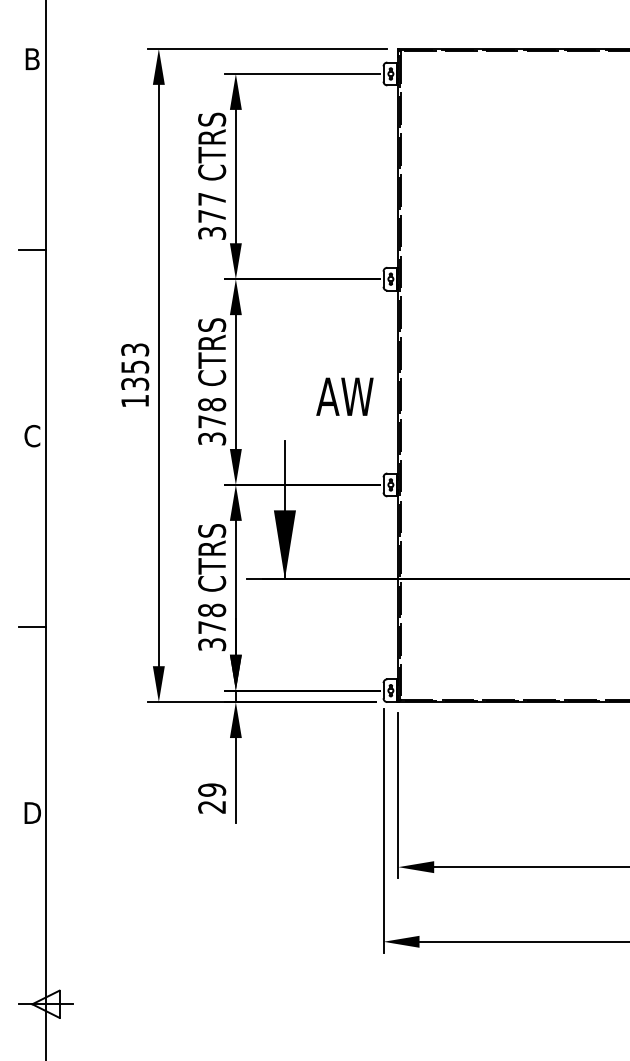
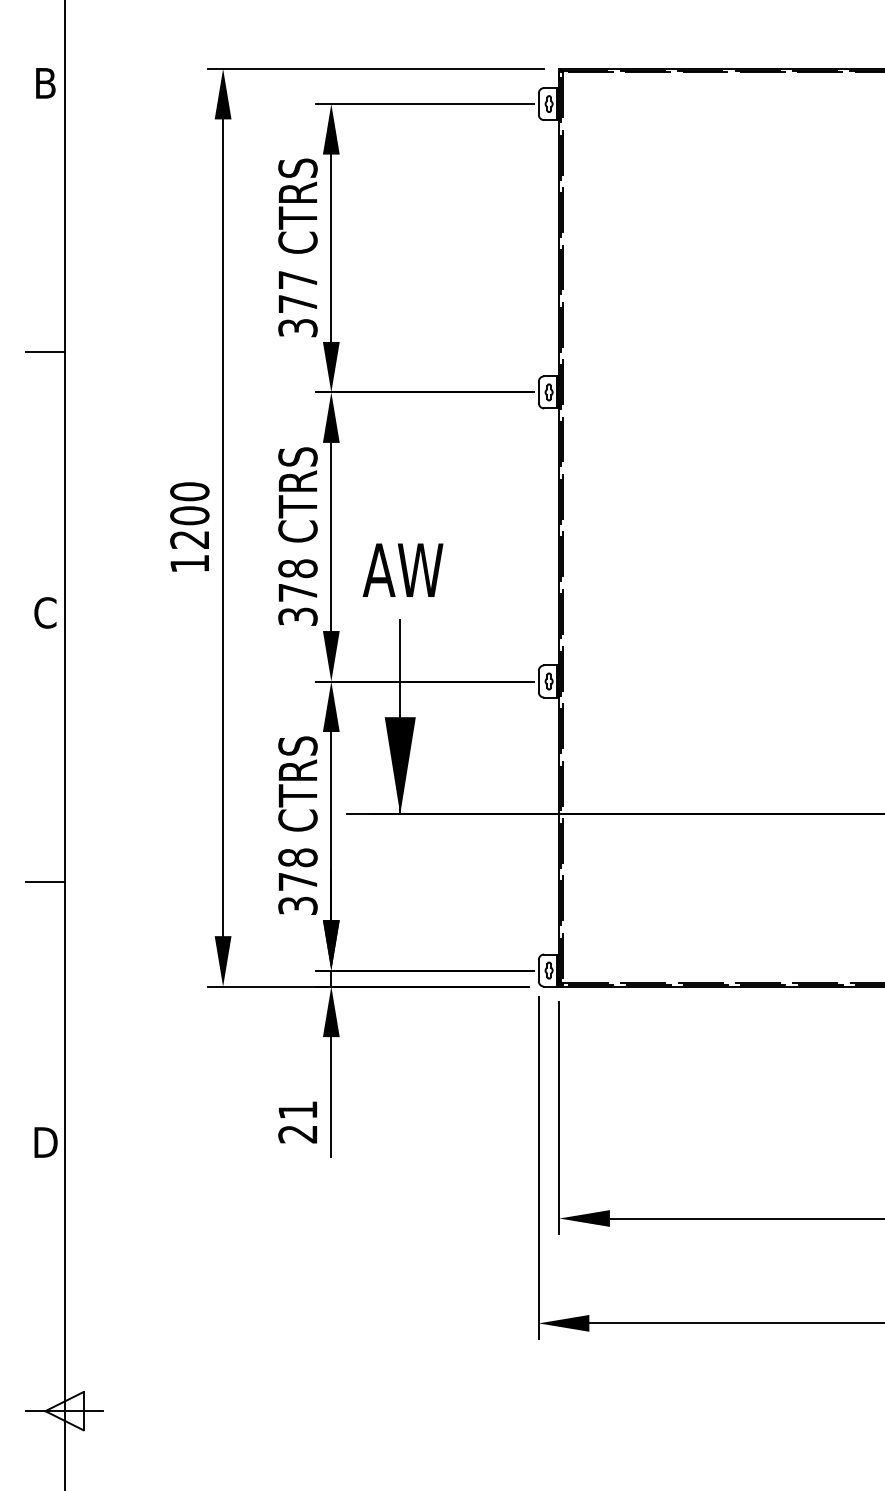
text: (135, 366) -> (190, 515), 1353 -> 1200
text: (344, 396) -> (402, 569), moved
text: (212, 789) -> (298, 1109), 29 -> 21

